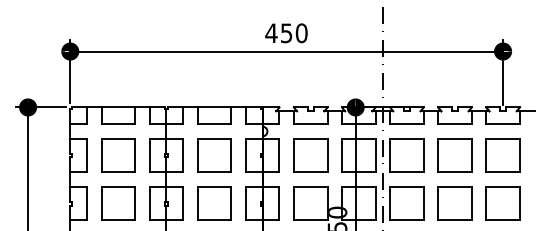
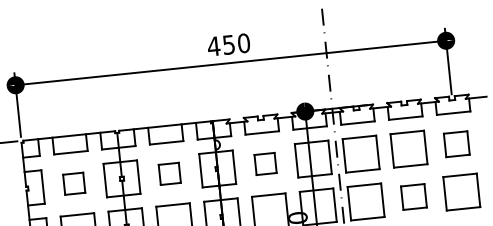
part: (118, 155) -> (74, 183), size x0.6
part: (214, 155) -> (169, 173), size x0.6
part: (310, 155) -> (265, 163), size x0.6
part: (502, 155) -> (456, 144), size x0.7
part: (454, 203) -> (413, 196), size x0.7

